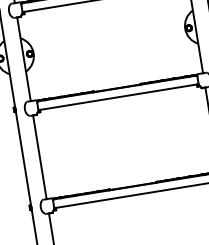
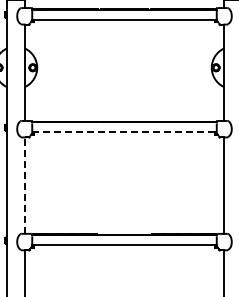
line: (118, 97) -> (124, 132), solid -> dashed
line: (40, 157) -> (25, 185), solid -> dashed

